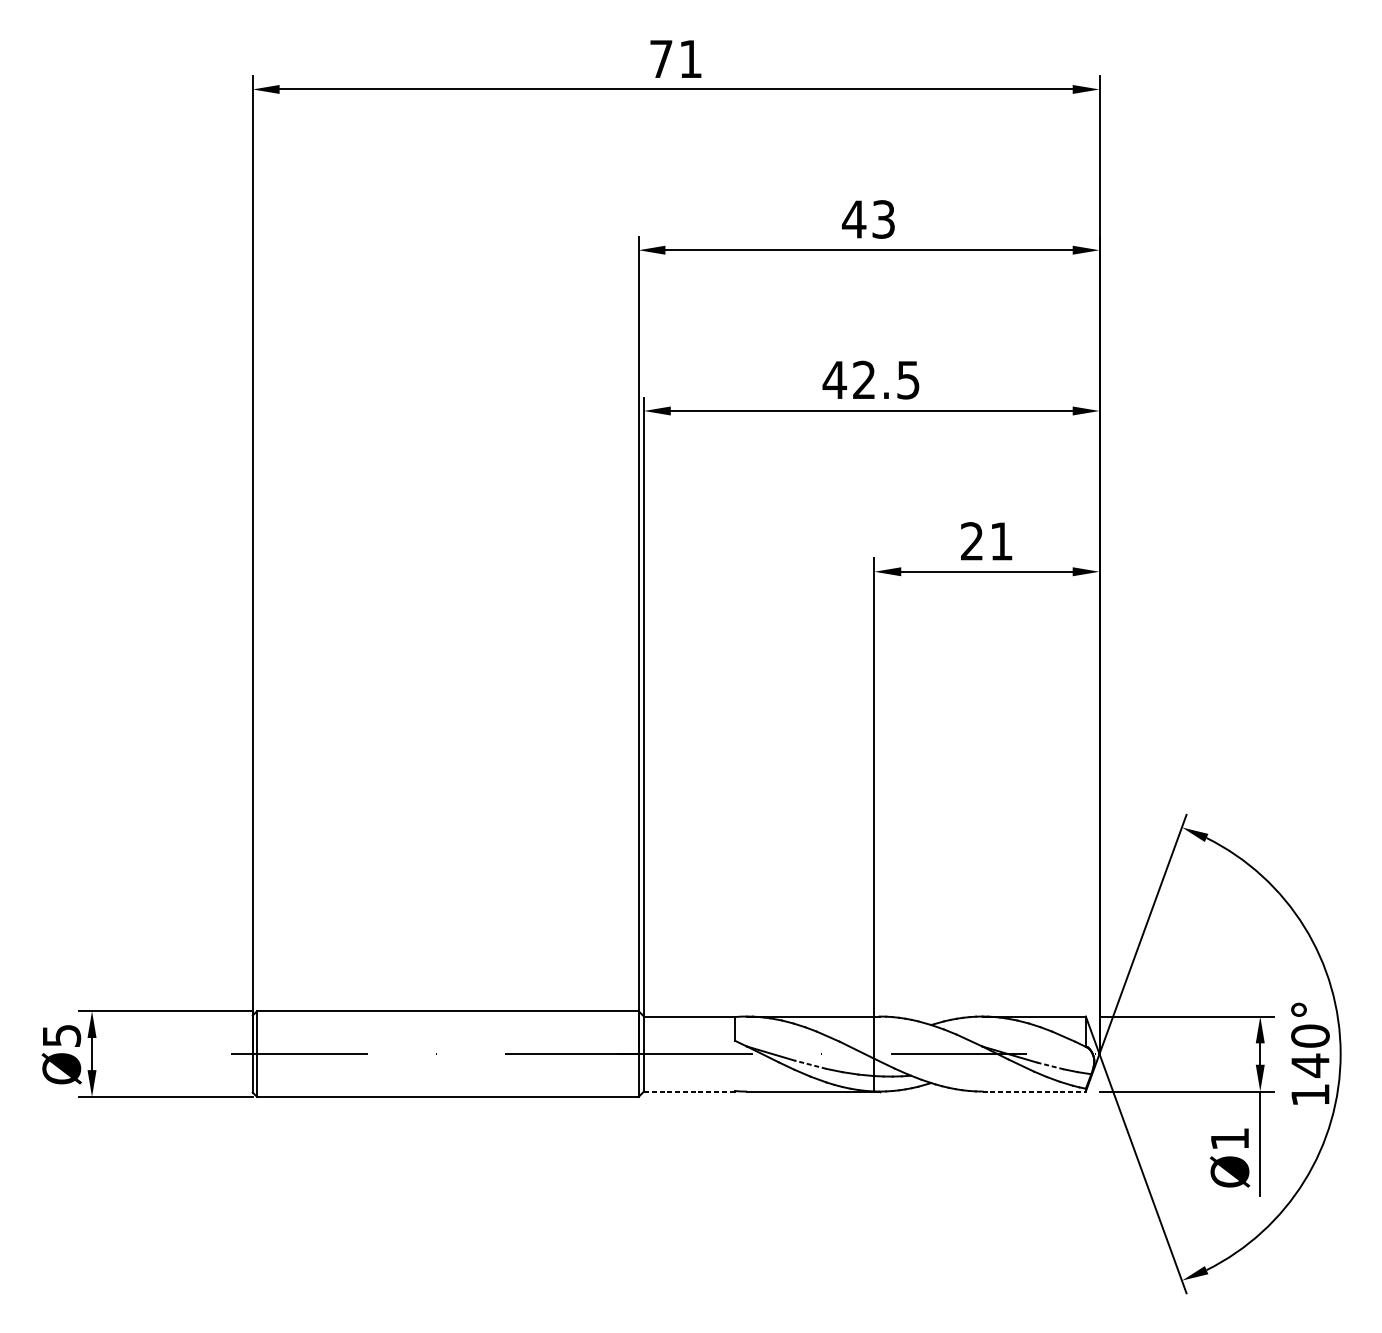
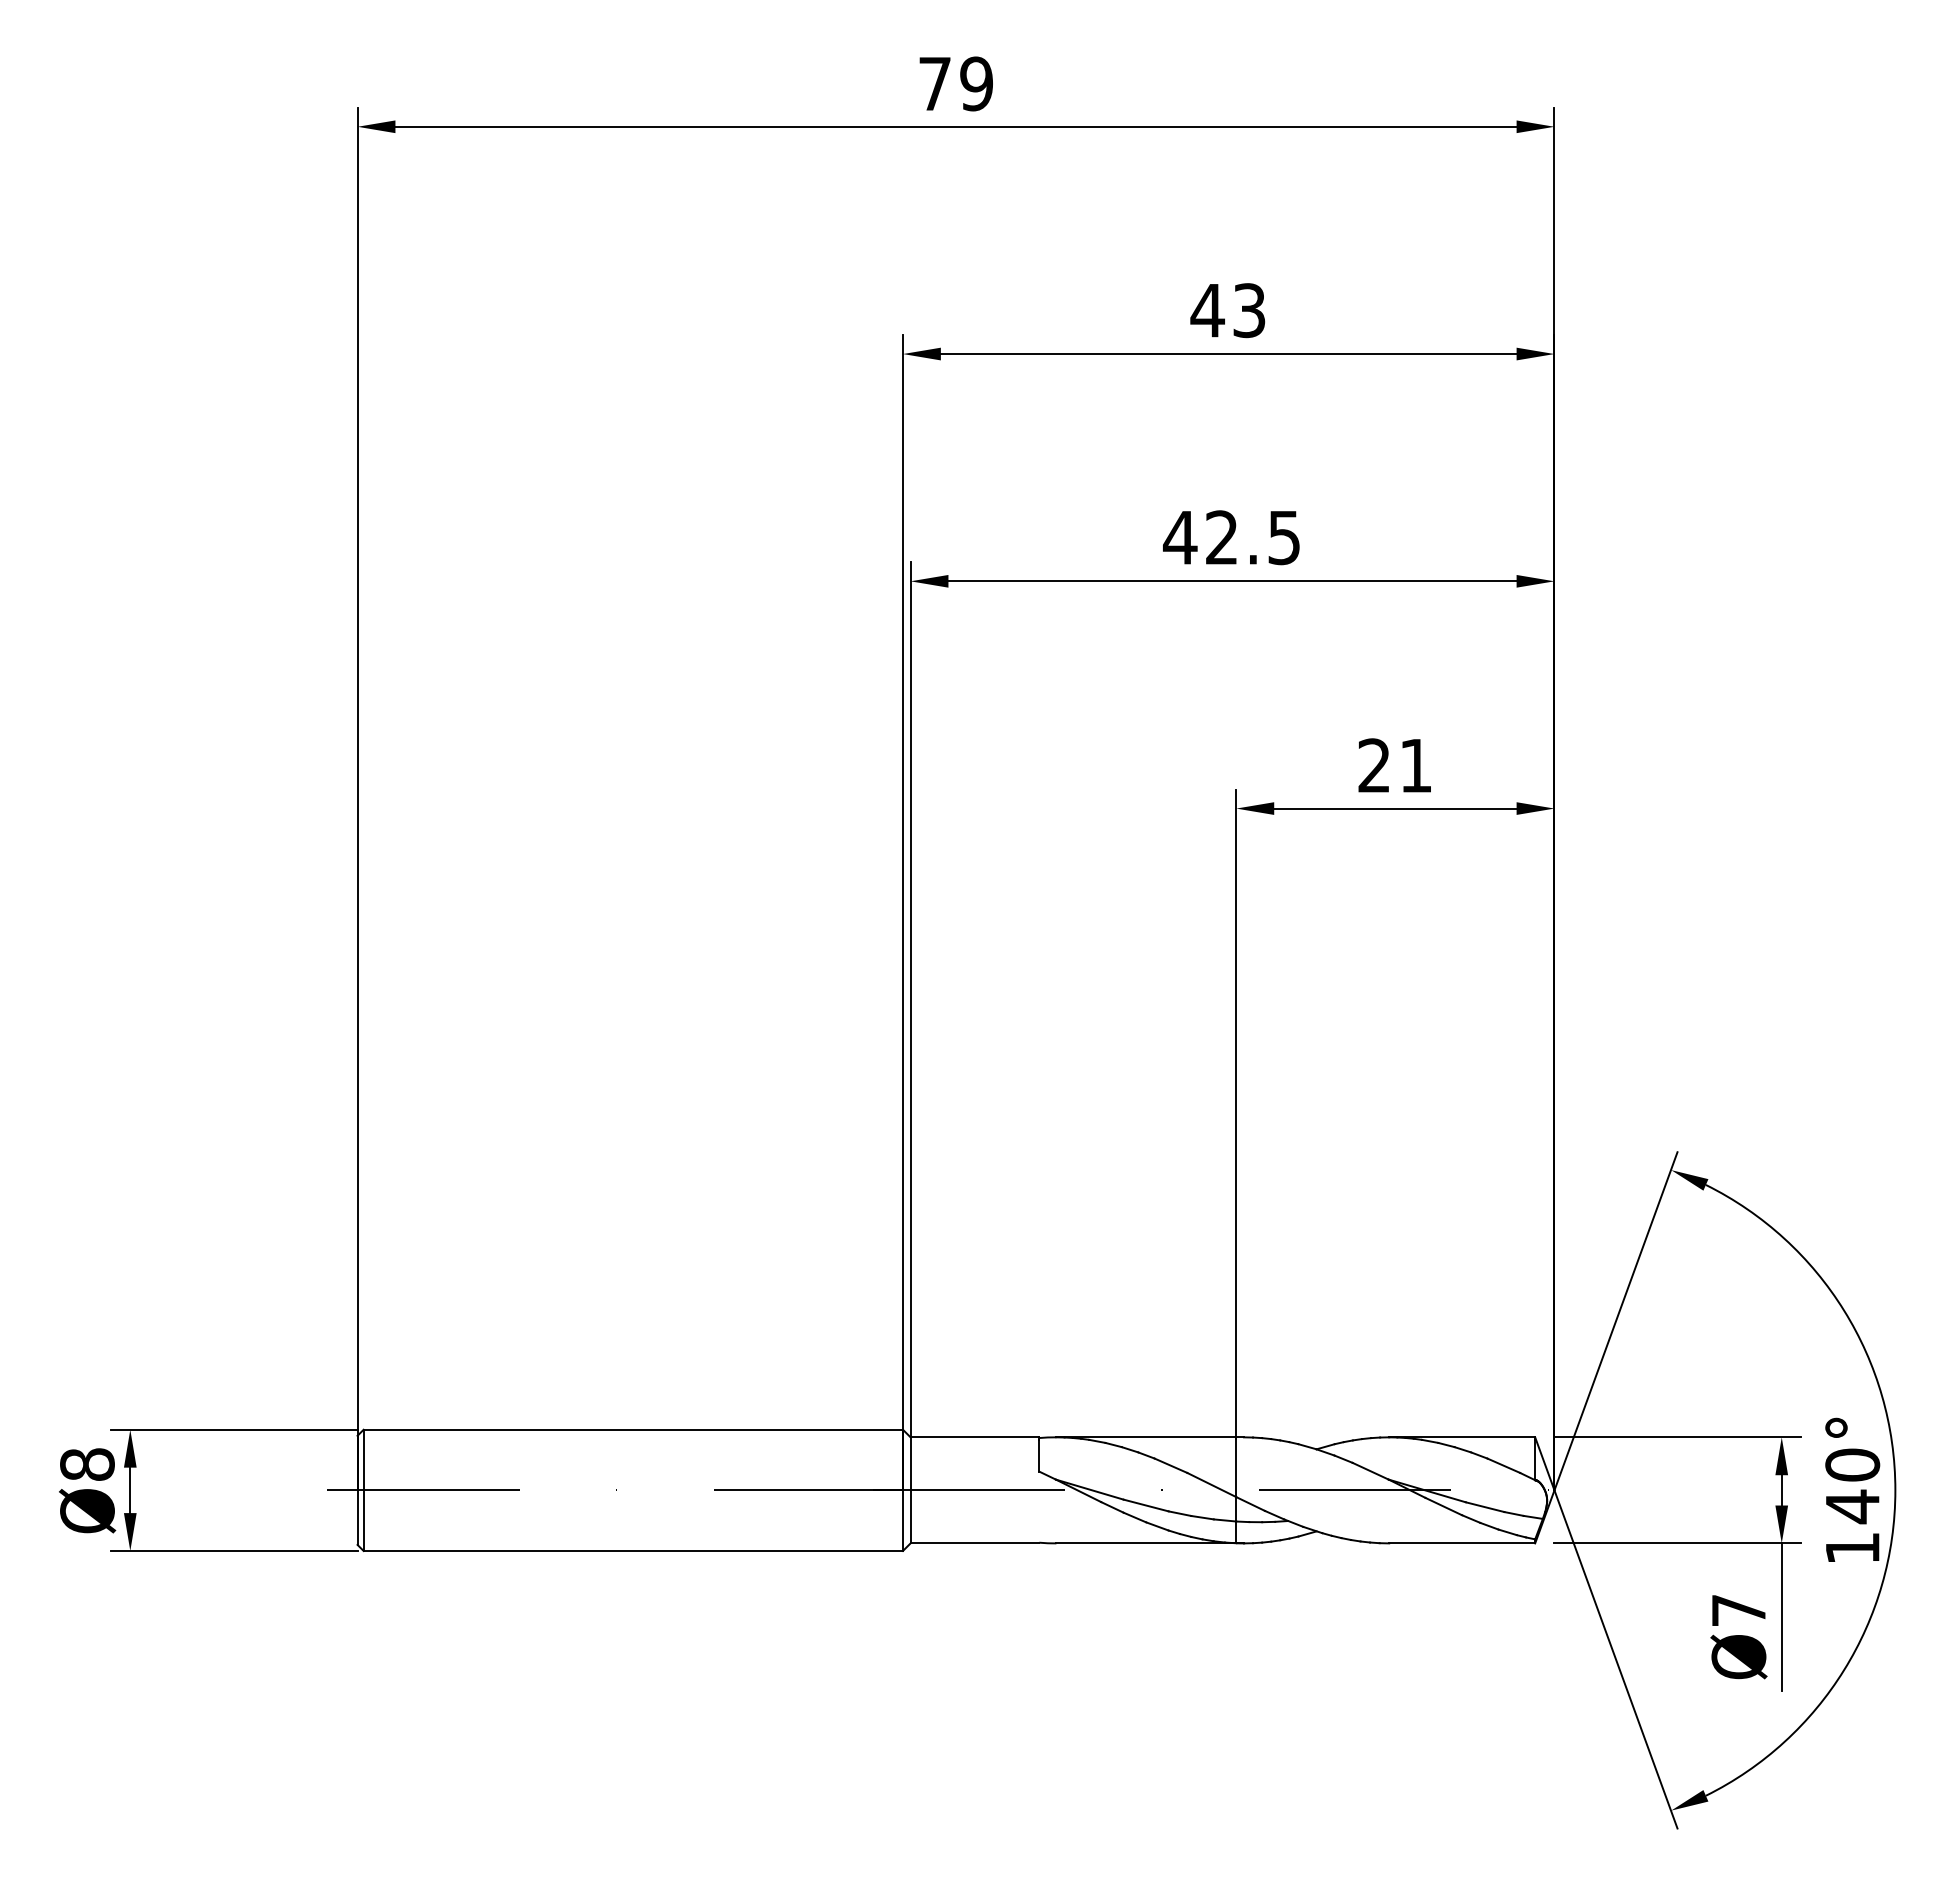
text: (690, 58) -> (976, 83), 71 -> 79
text: (61, 1035) -> (87, 1464), Ø5 -> Ø8
line: (810, 1064) -> (1145, 1505), dashed -> solid
line: (1050, 1066) -> (1485, 1507), dashed -> solid
line: (689, 1091) -> (975, 1543), dashed -> solid
line: (1034, 1091) -> (1462, 1543), dashed -> solid
text: (1229, 1139) -> (1738, 1610), Ø1 -> Ø7

